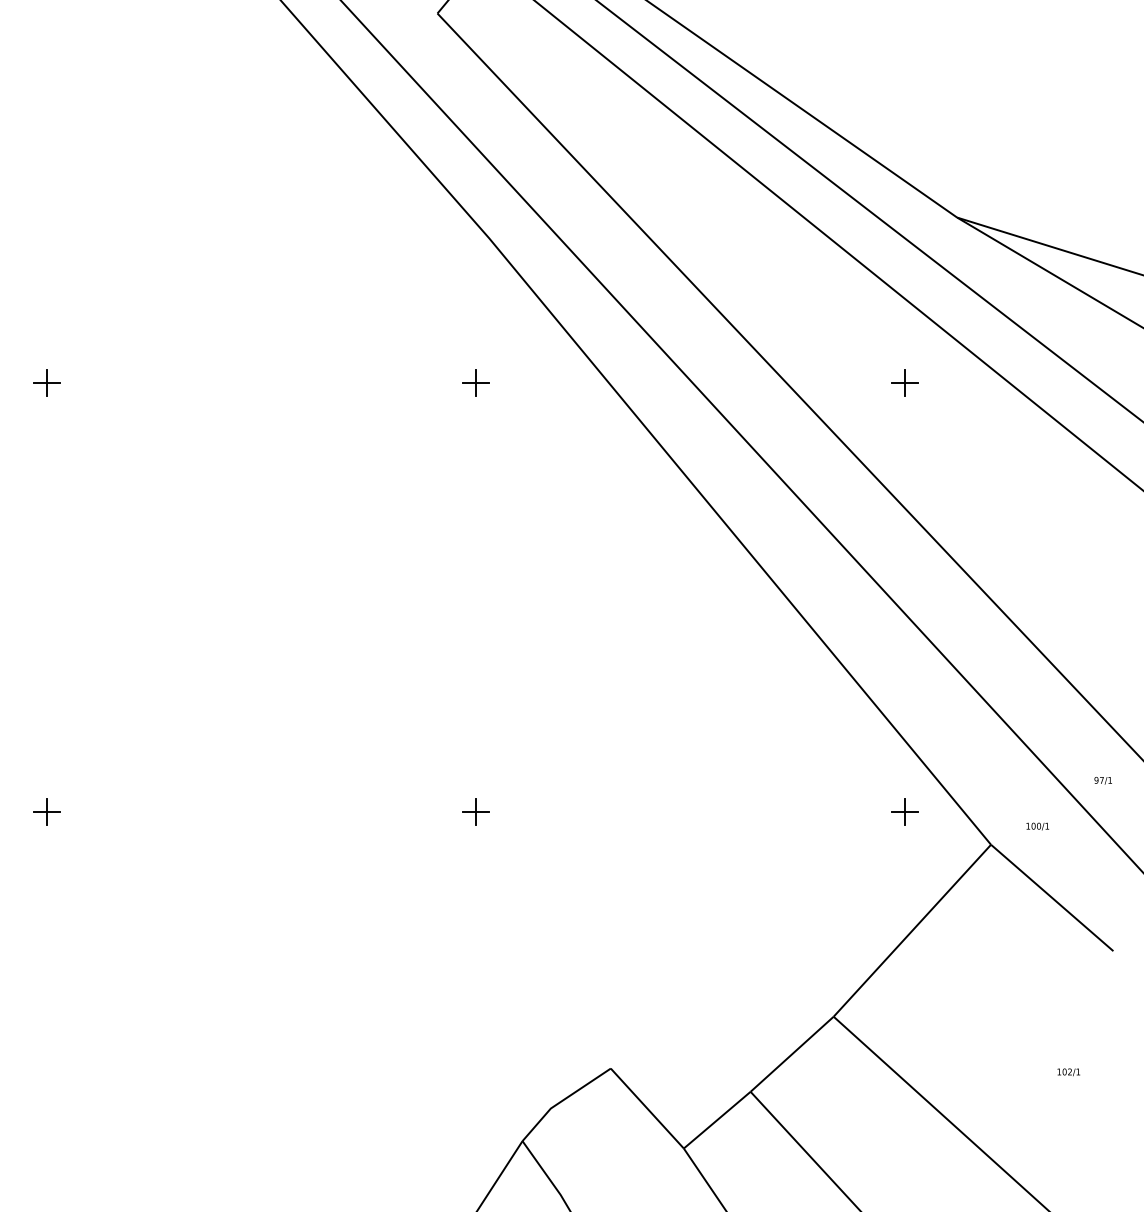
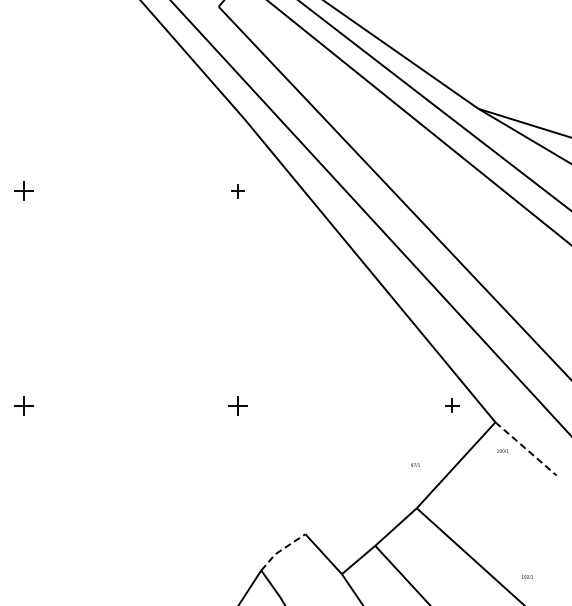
part: (46, 382) -> (23, 191), size x1.4
part: (905, 382) -> (452, 191), removed
text: (1103, 779) -> (415, 464), moved
part: (46, 811) -> (23, 405), size x1.4
part: (474, 811) -> (237, 405), size x1.4
text: (1037, 825) -> (502, 450), moved
line: (1053, 897) -> (526, 448), solid -> dashed
text: (1067, 1071) -> (526, 576), moved
line: (562, 1101) -> (281, 550), solid -> dashed

